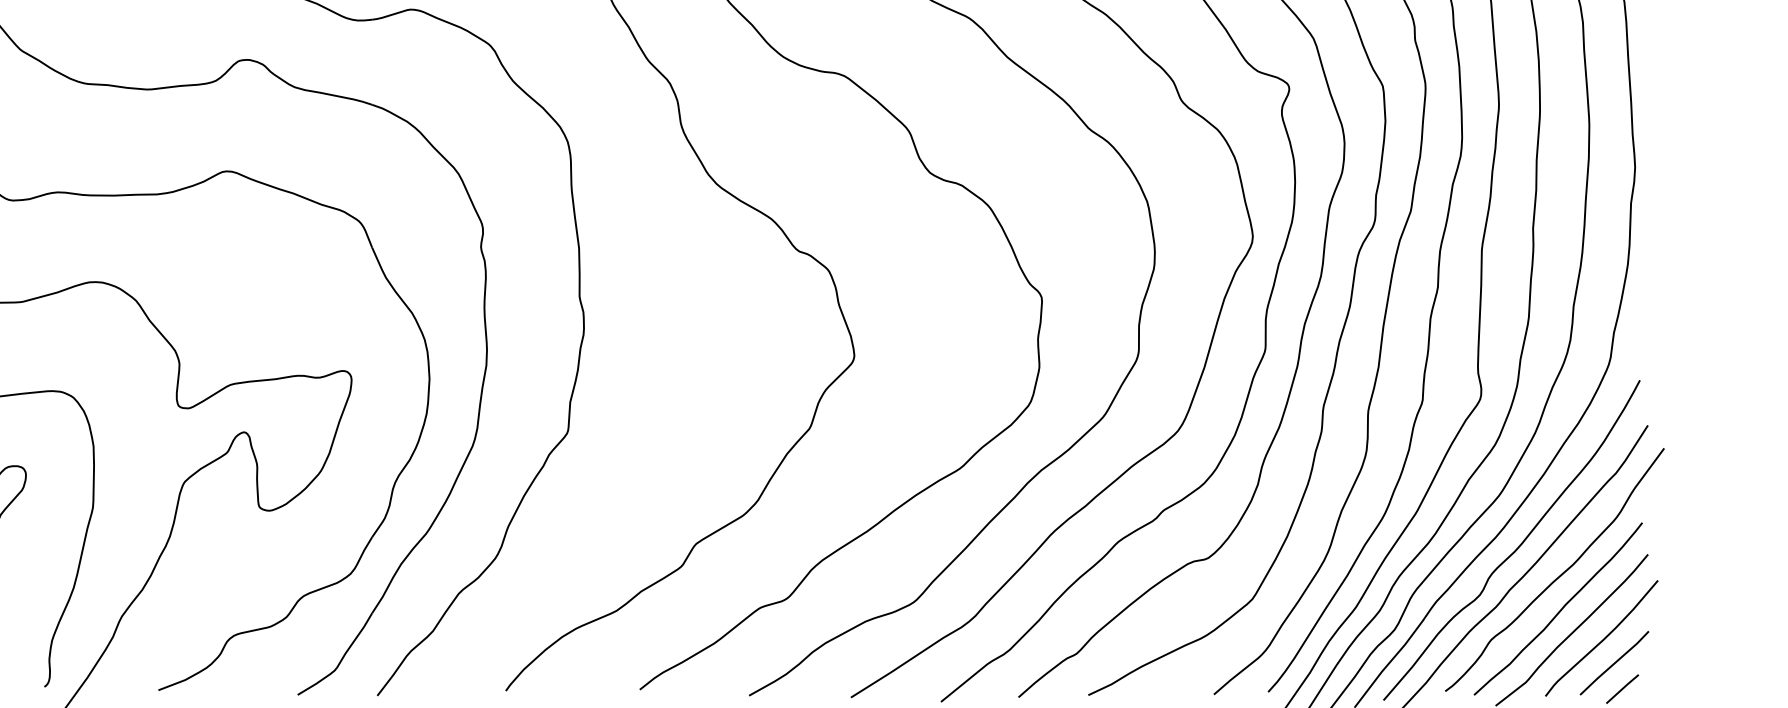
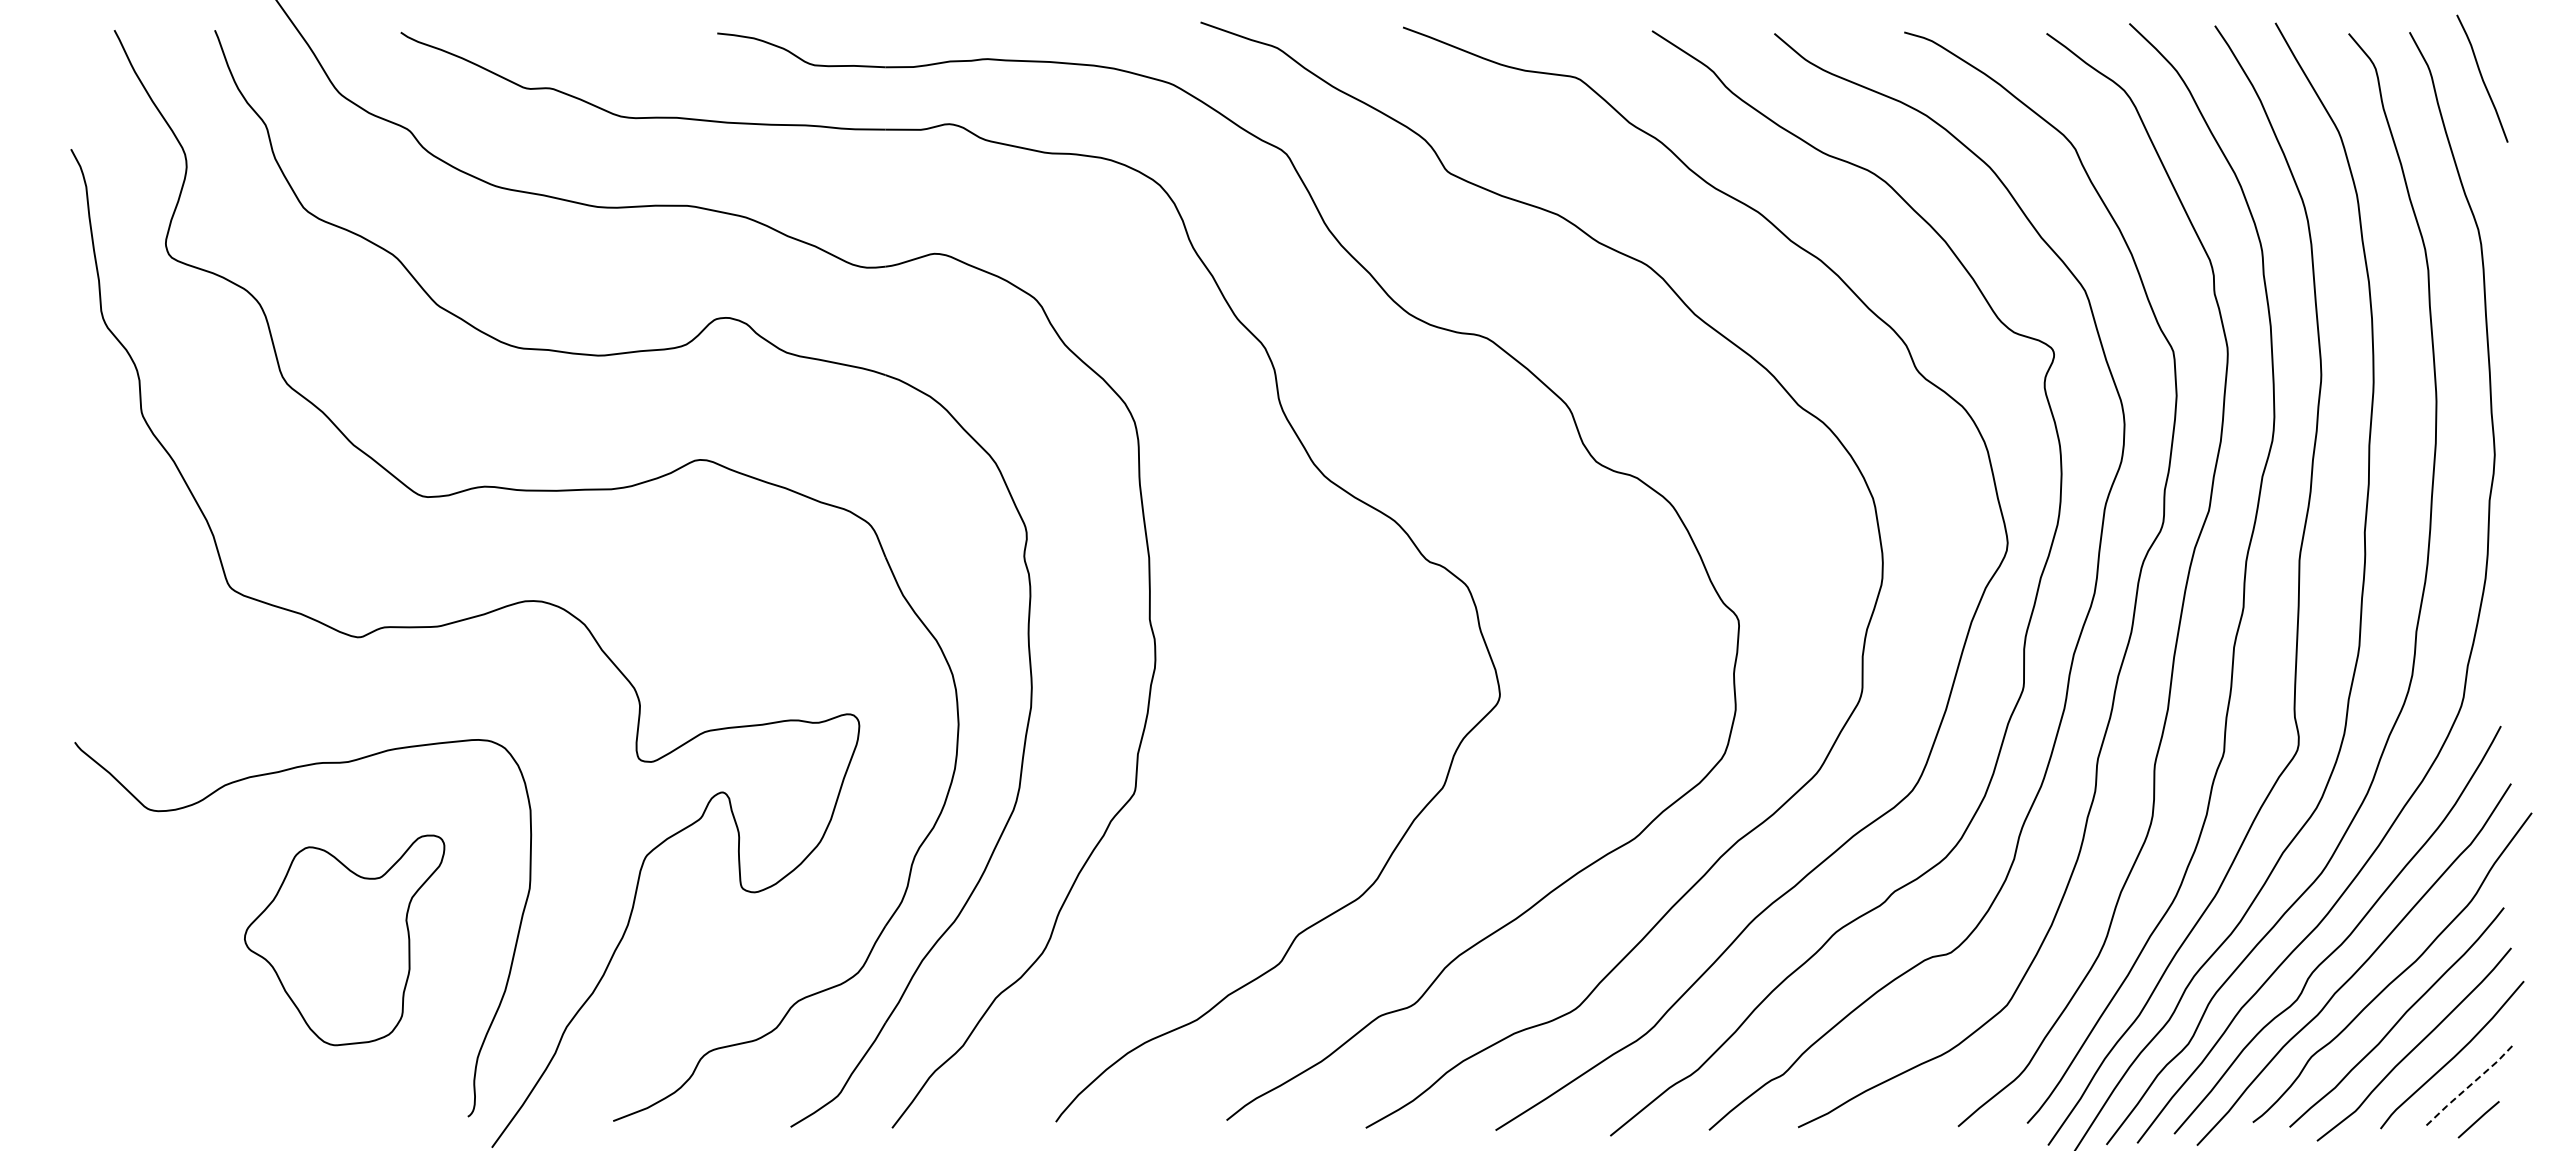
line: (1614, 663) -> (2468, 1086), solid -> dashed

